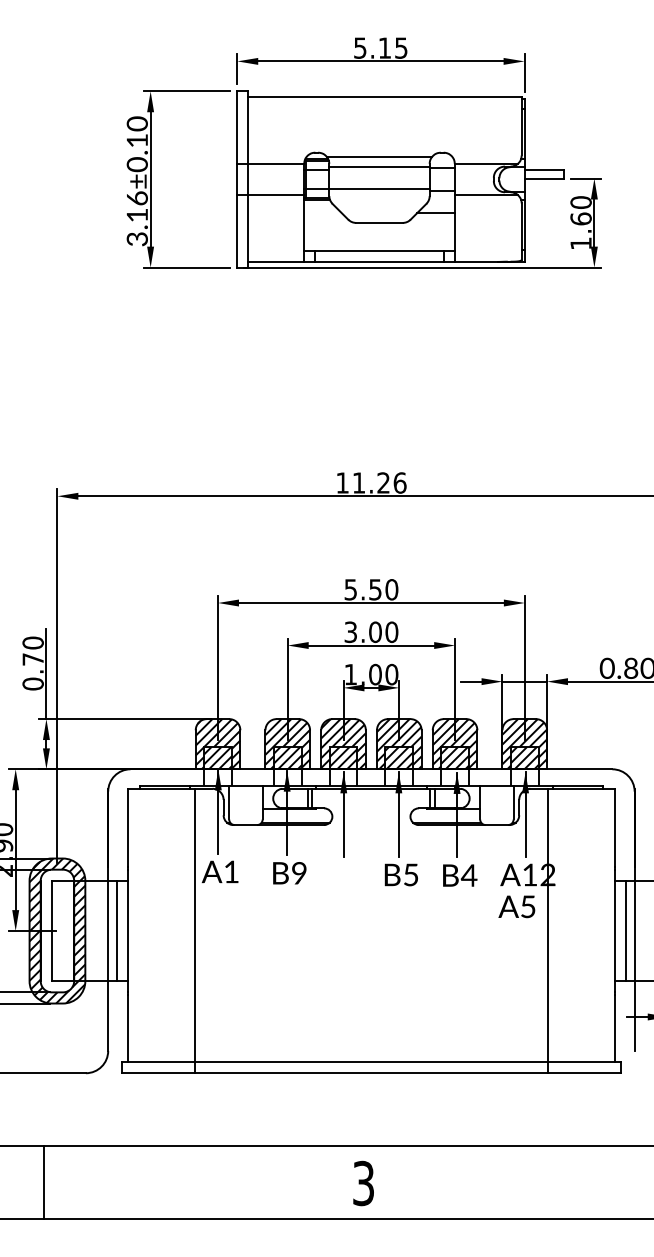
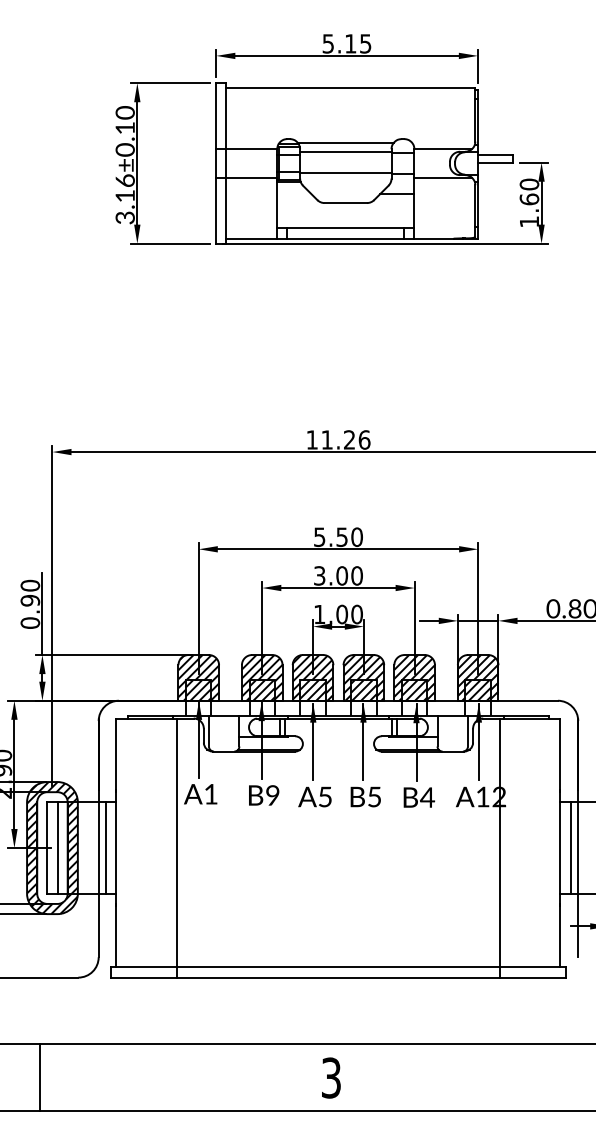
text: (33, 659) -> (30, 600), 0.70 -> 0.90
text: (516, 906) -> (314, 796), moved
line: (62, 930) -> (57, 847), added

